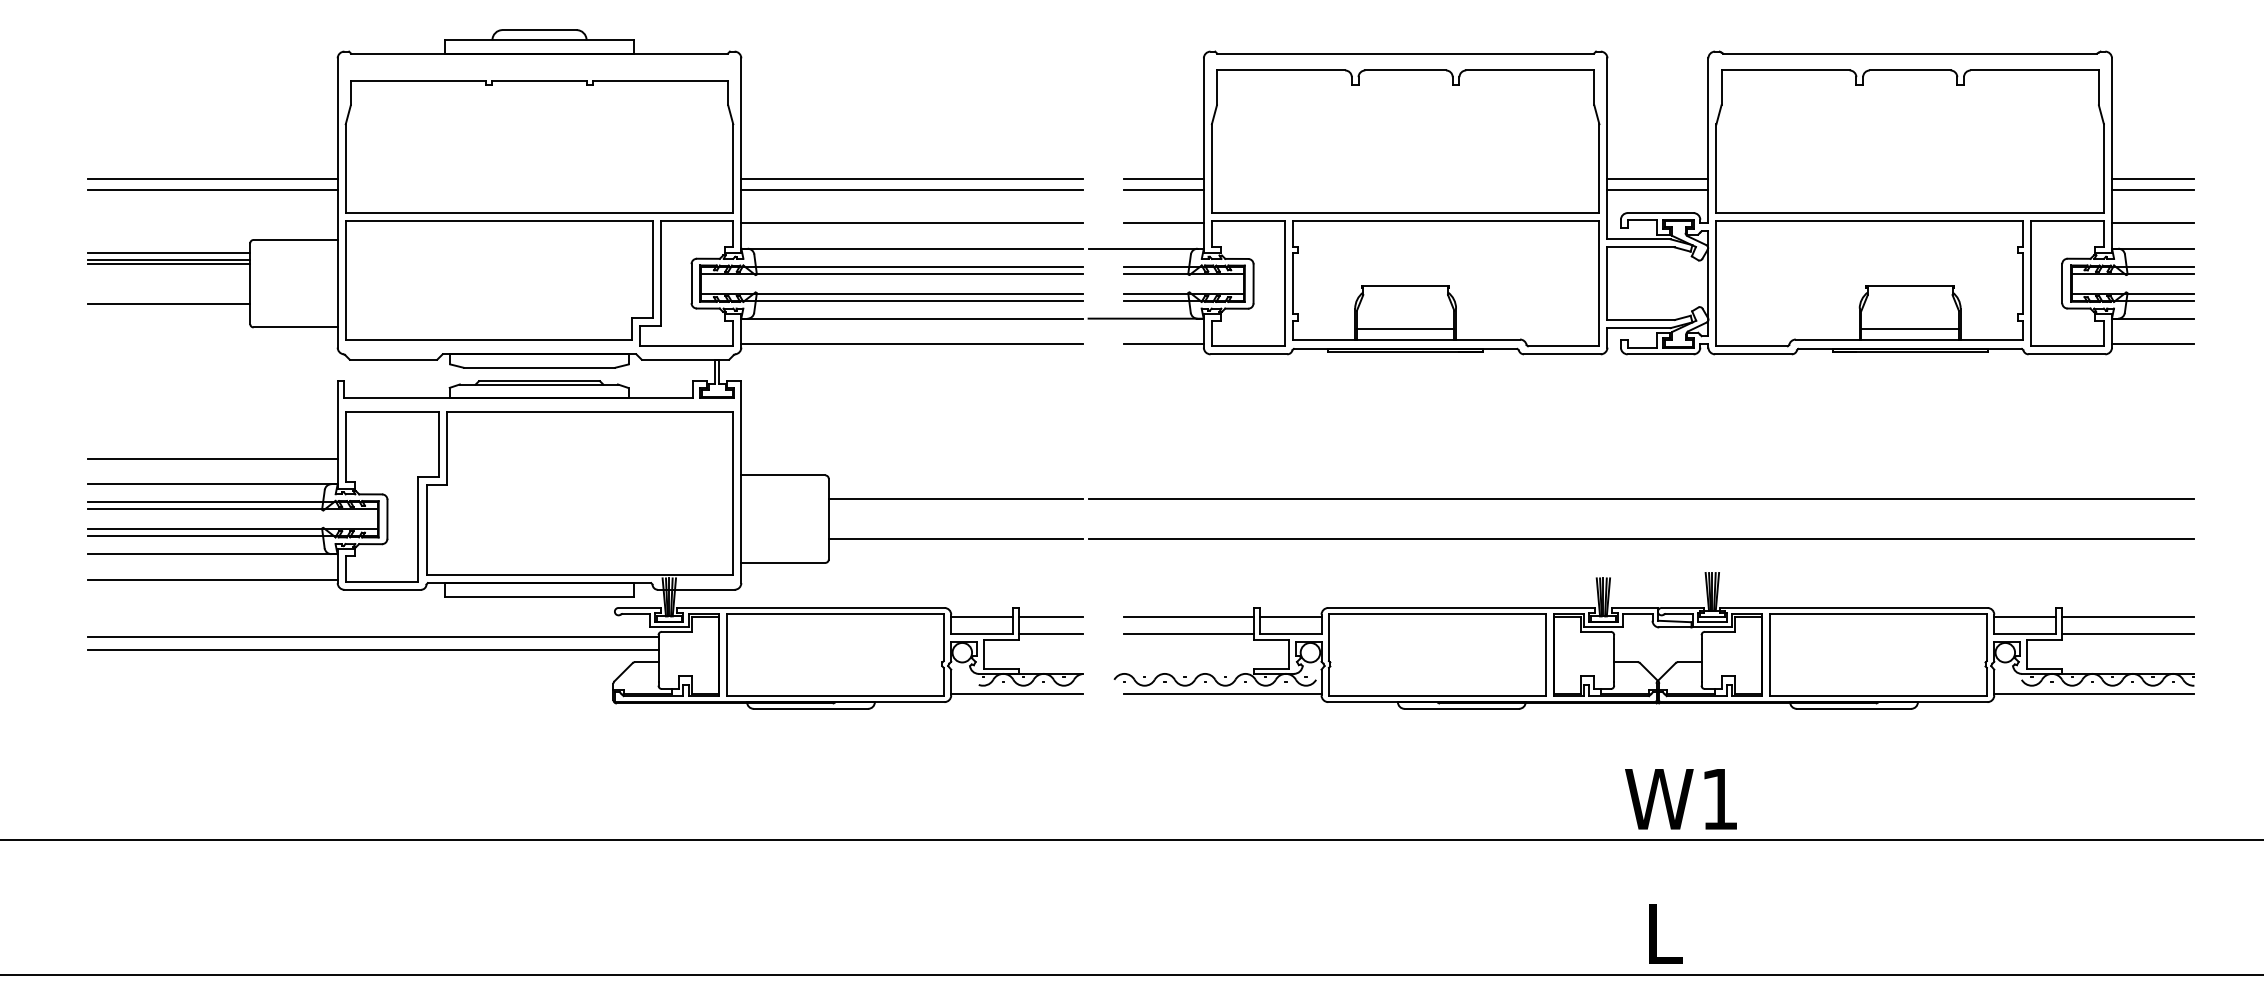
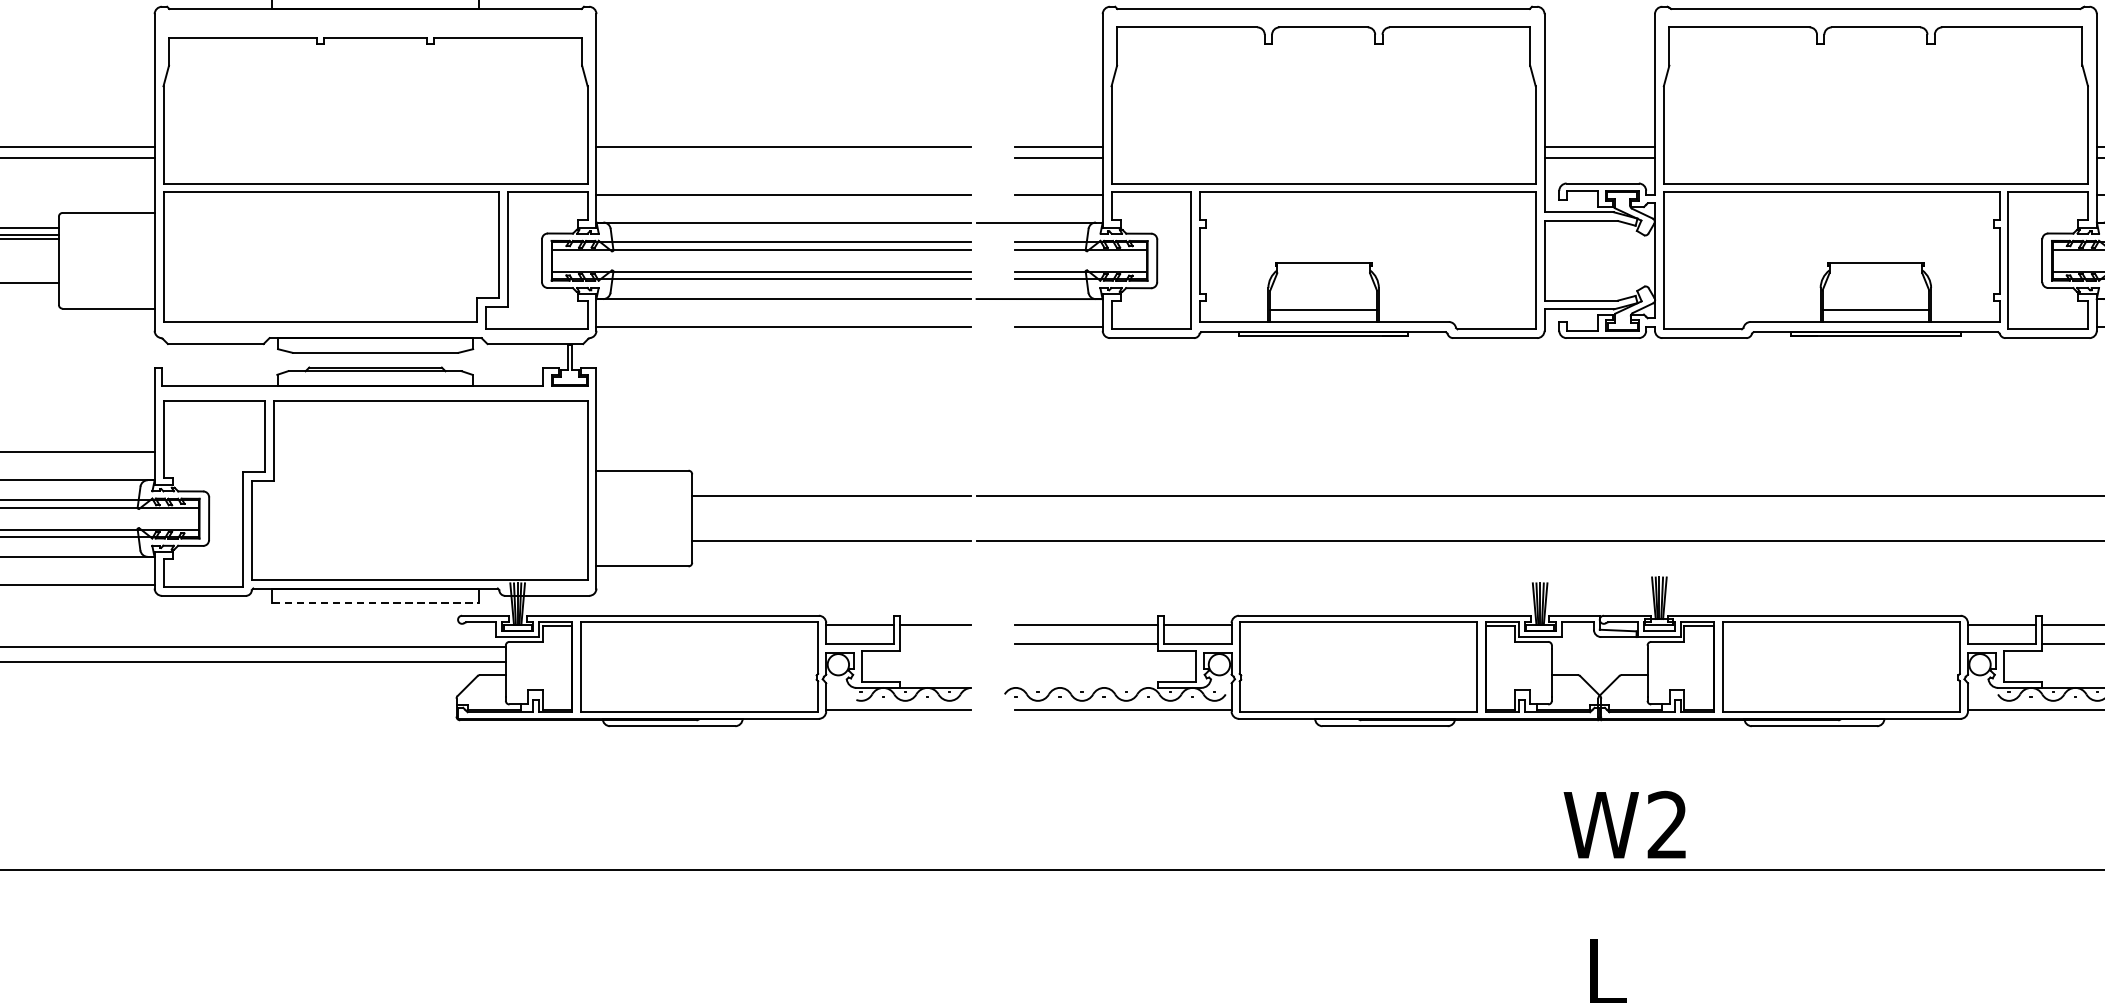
line: (912, 189) -> (783, 157), removed
line: (540, 596) -> (376, 603), solid -> dashed
line: (1050, 634) -> (934, 644), removed
text: (1718, 798) -> (1666, 824), W1 -> W2

